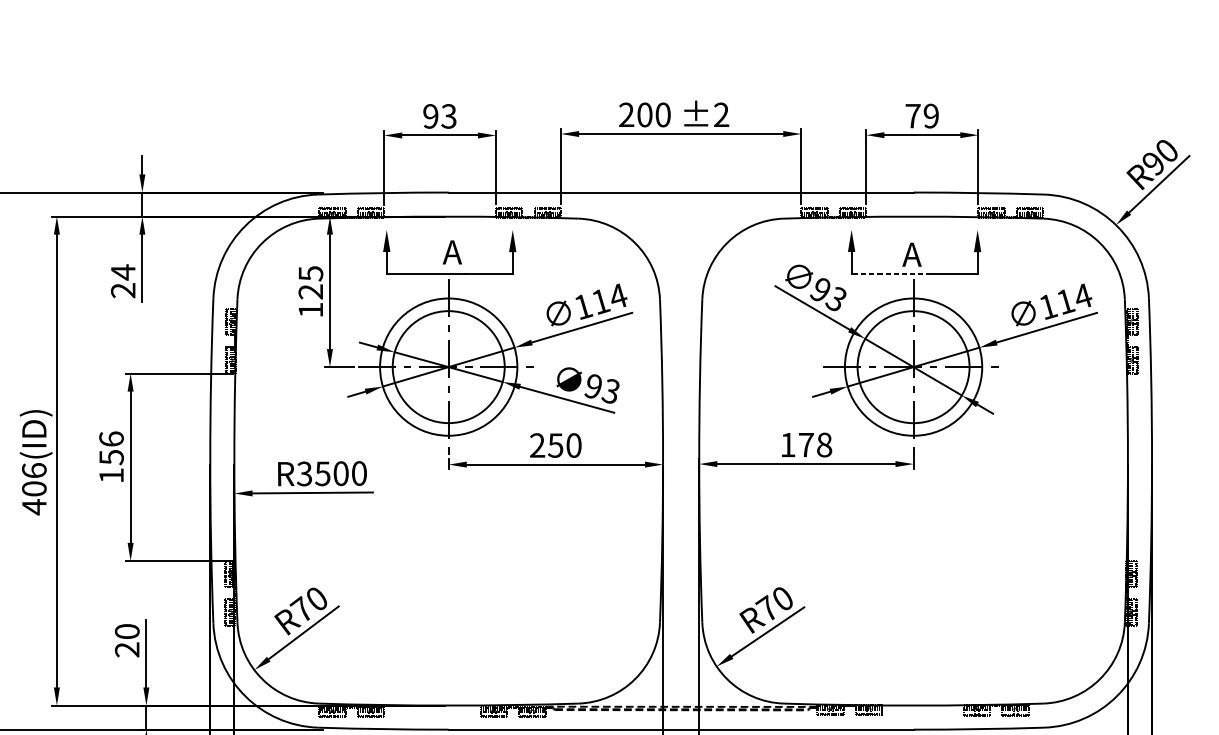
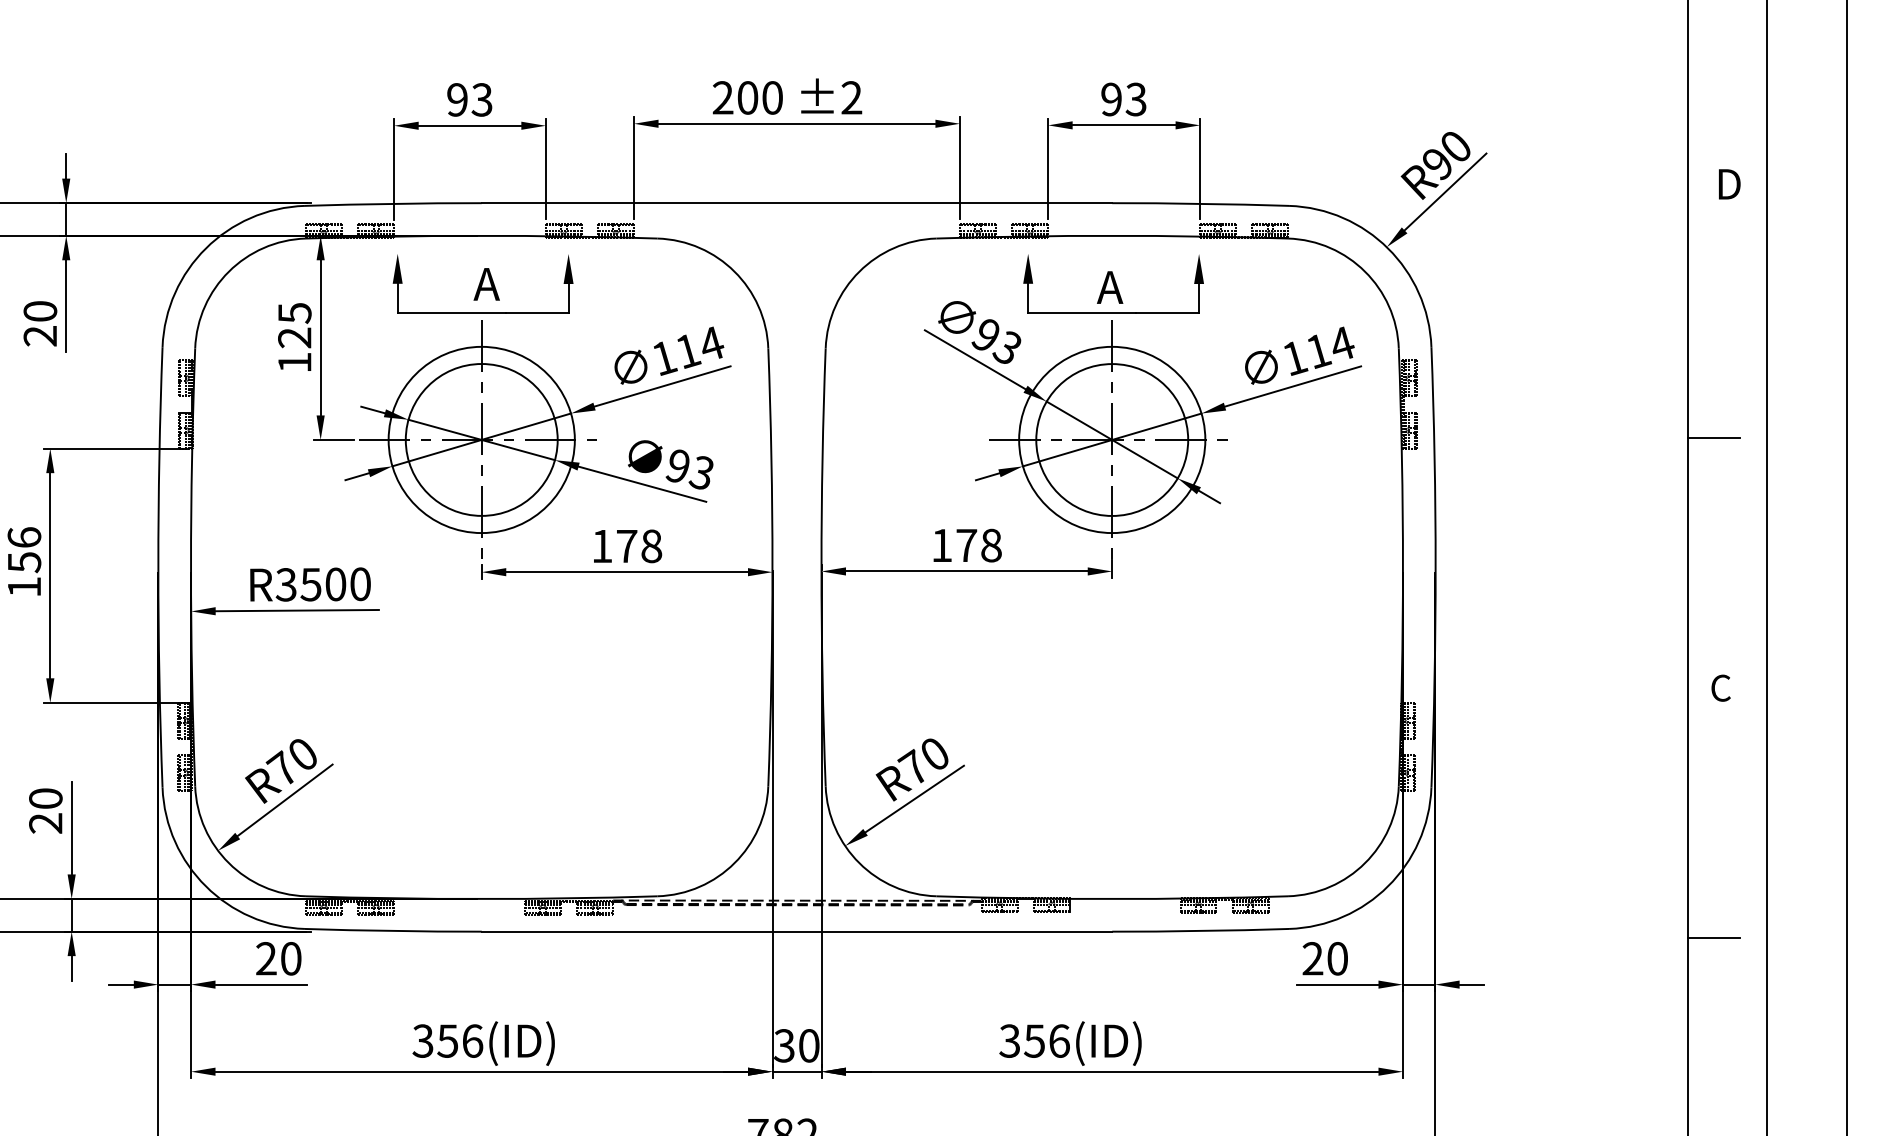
text: (921, 116) -> (1123, 99), 79 -> 93
text: (123, 272) -> (40, 311), 24 -> 20
line: (891, 273) -> (1082, 313), dashed -> solid
text: (556, 445) -> (627, 546), 250 -> 178

